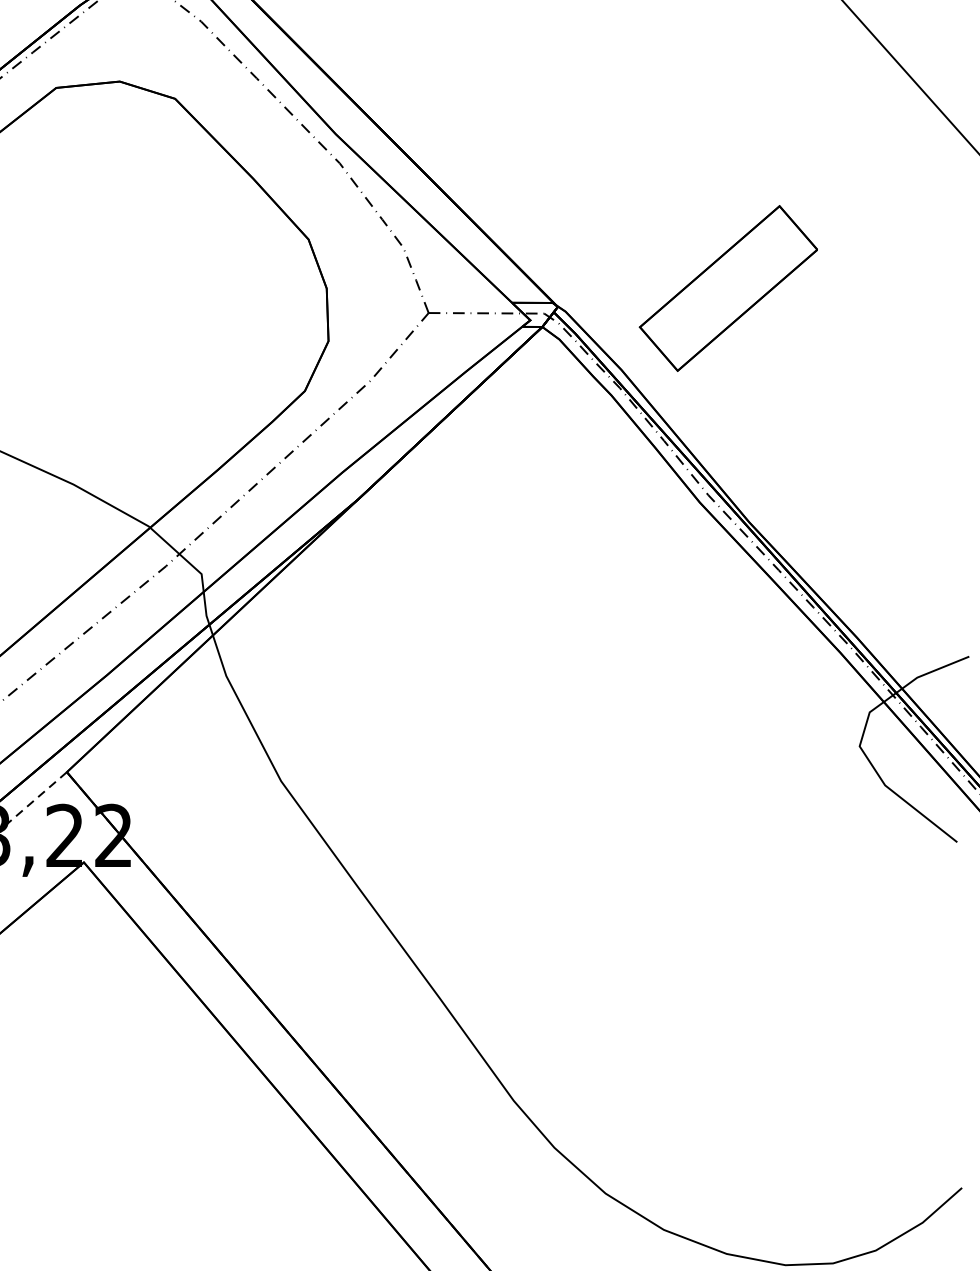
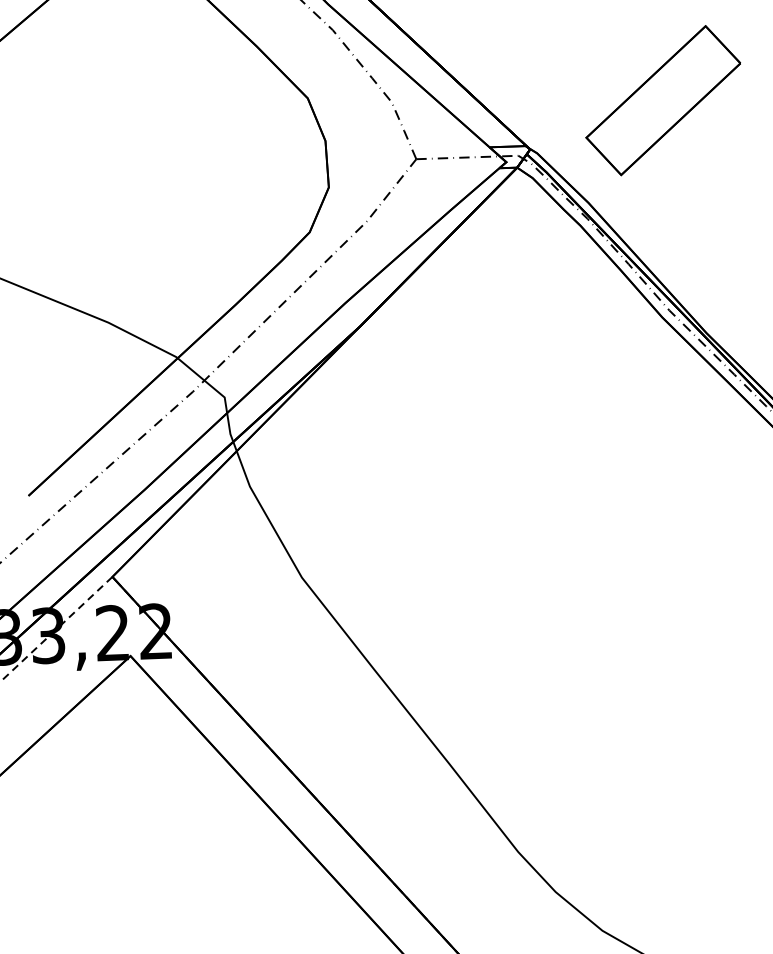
part: (727, 288) -> (662, 100), moved

